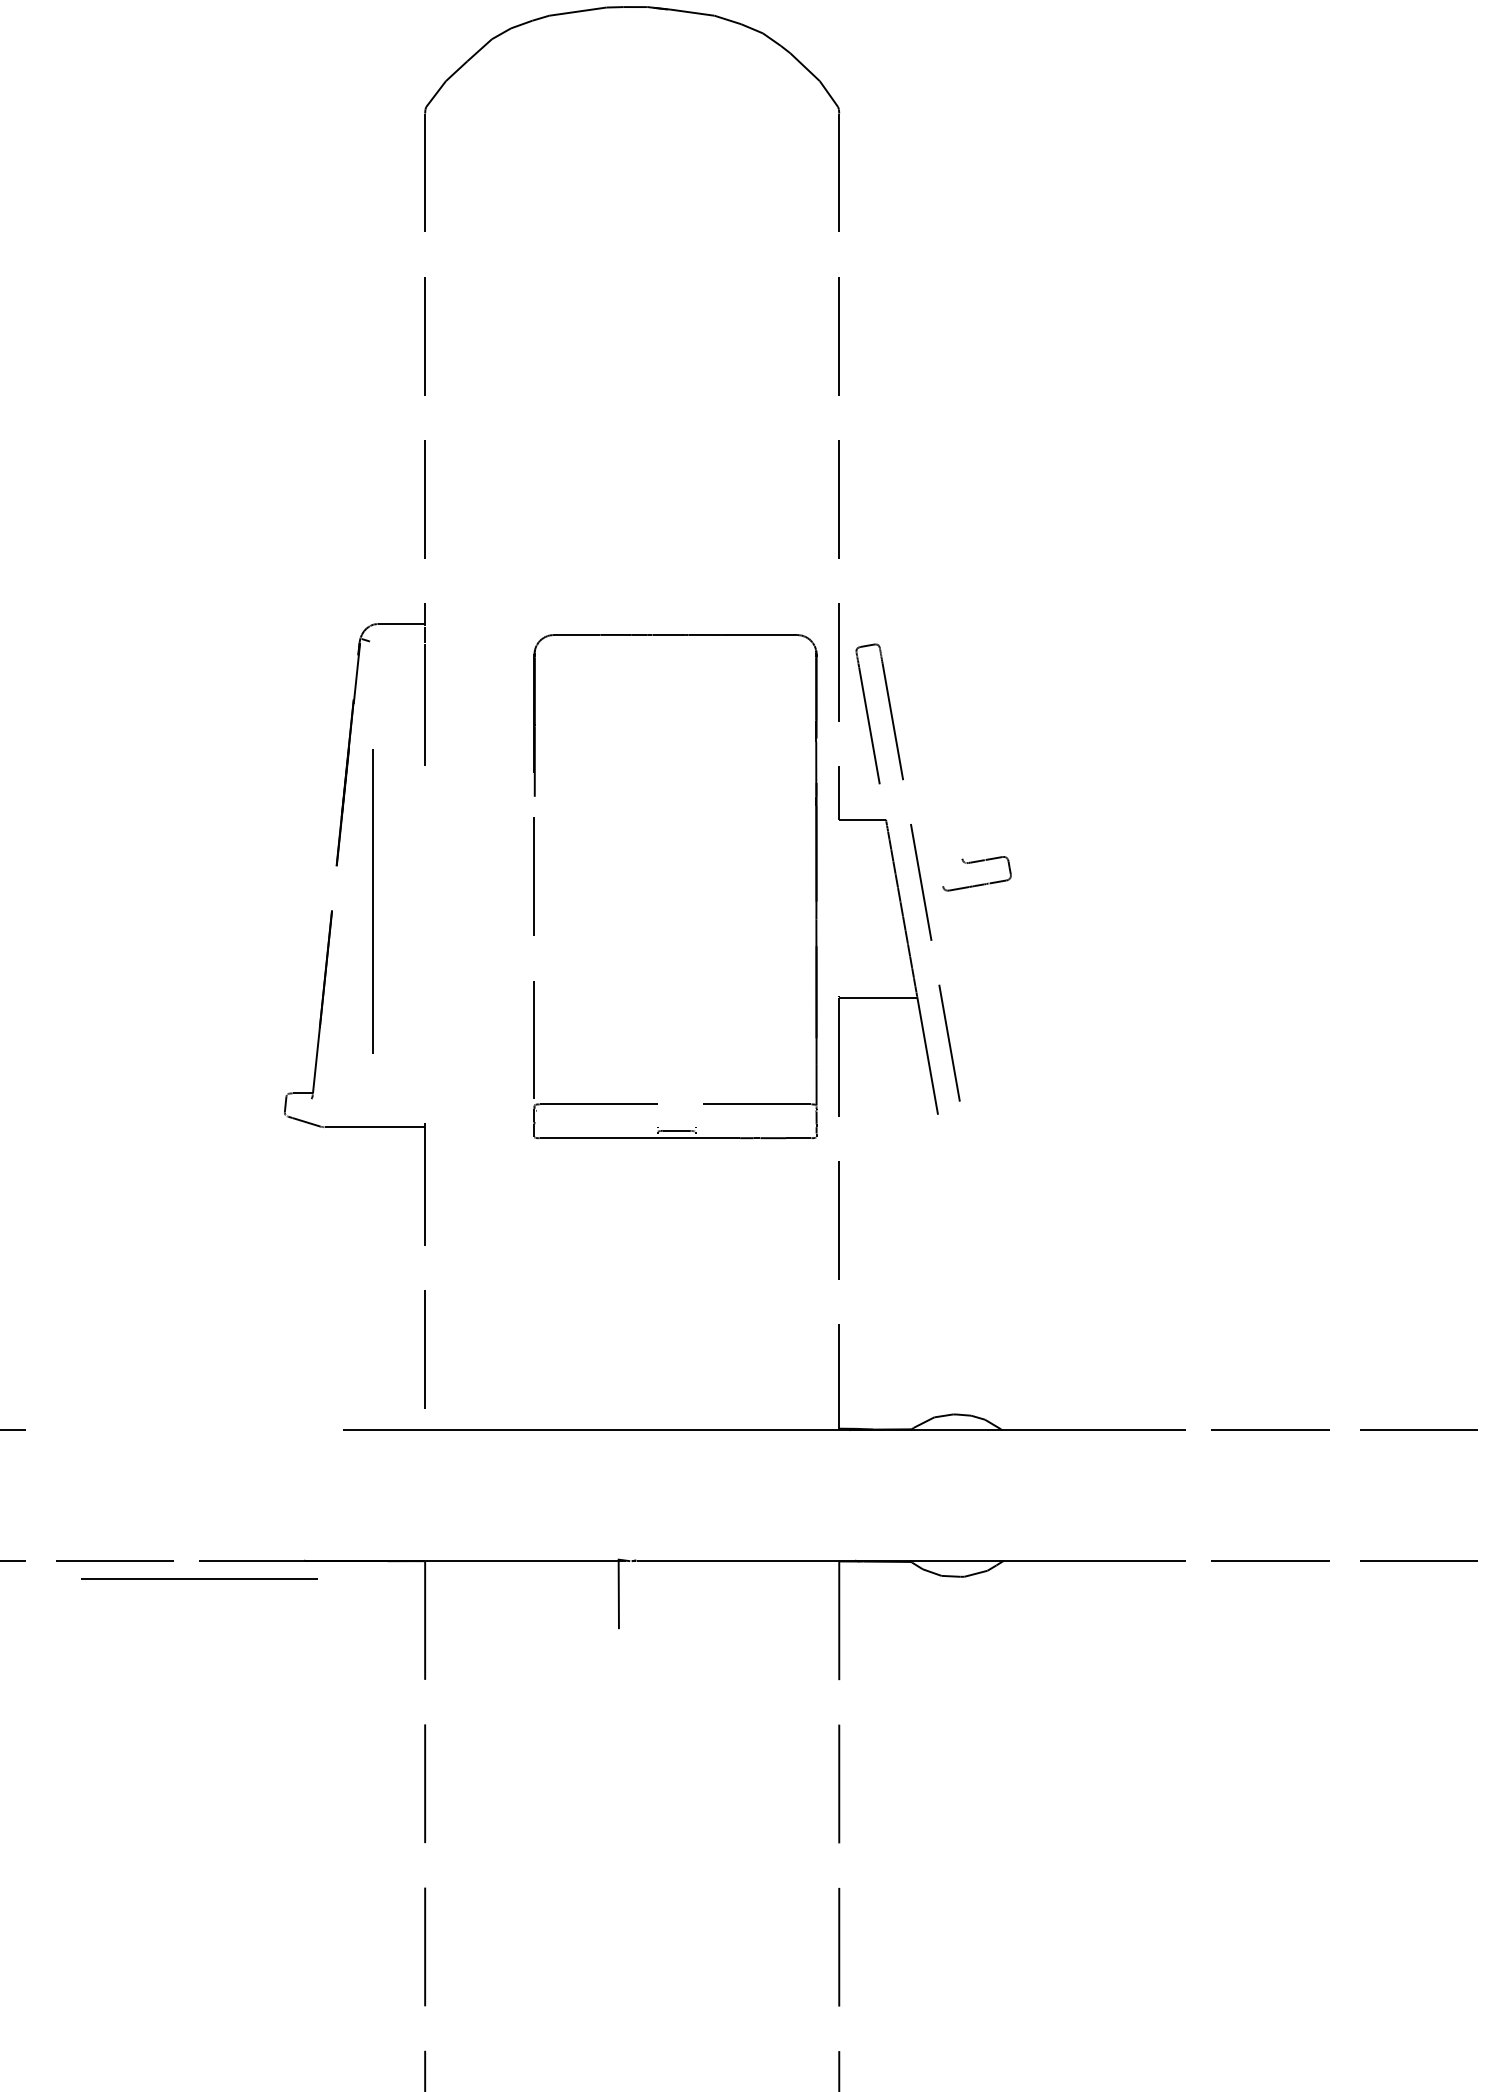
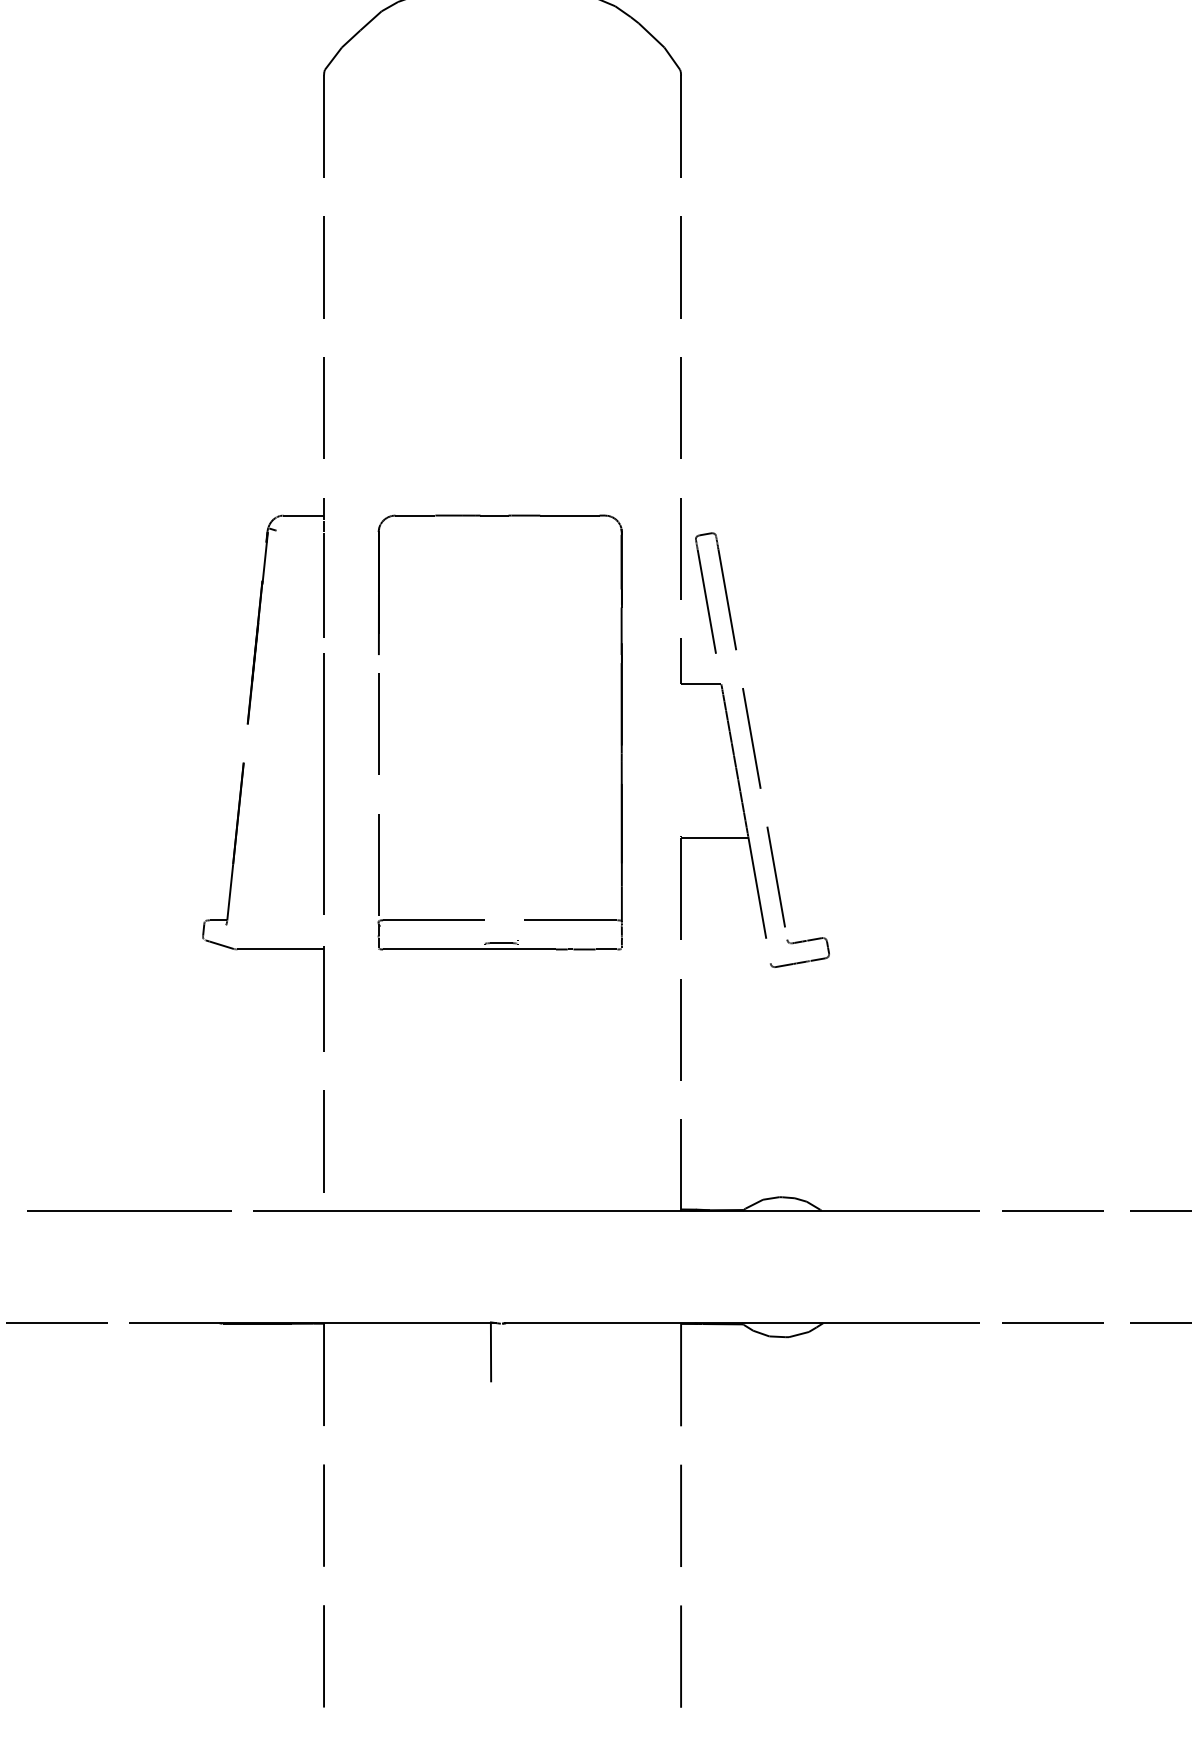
part: (972, 863) -> (796, 943), moved
part: (815, 886) -> (620, 732), moved
line: (372, 901) -> (323, 784), moved
line: (199, 1578) -> (129, 1210), moved

